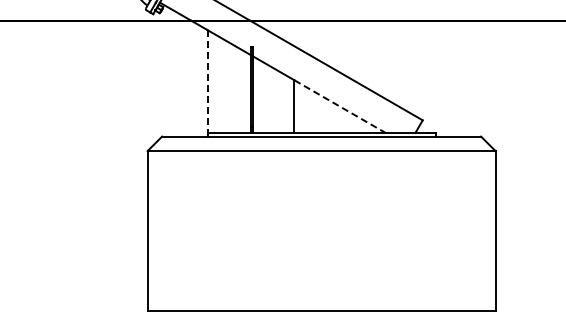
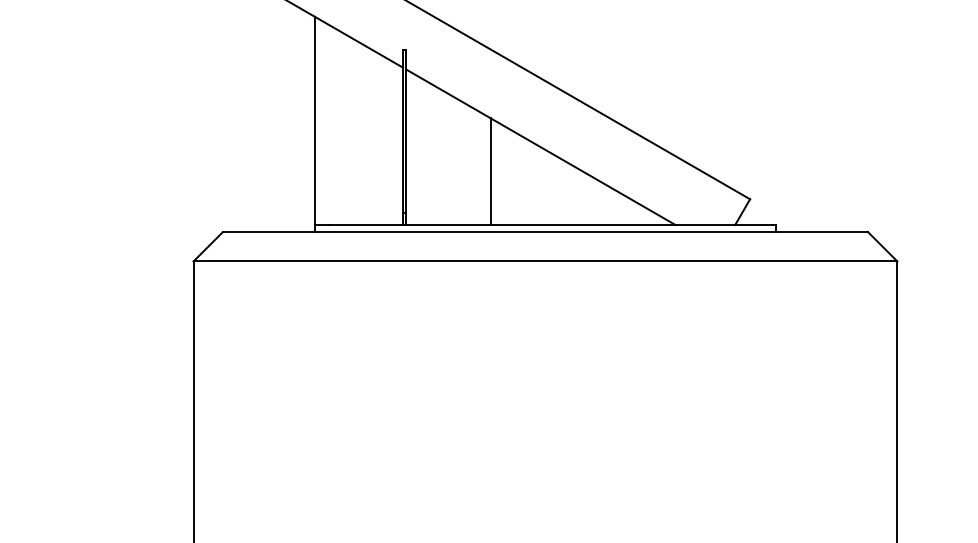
line: (207, 81) -> (314, 120), dashed -> solid
line: (340, 106) -> (583, 171), dashed -> solid

